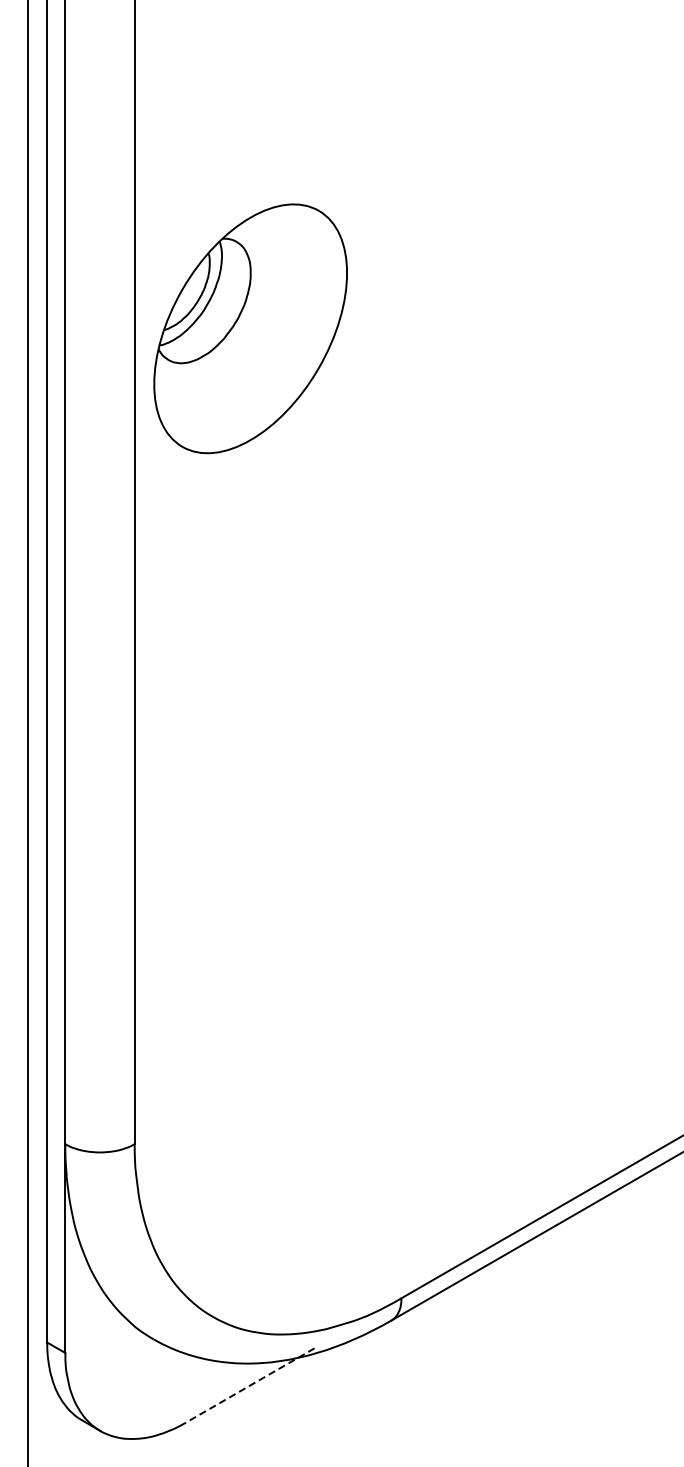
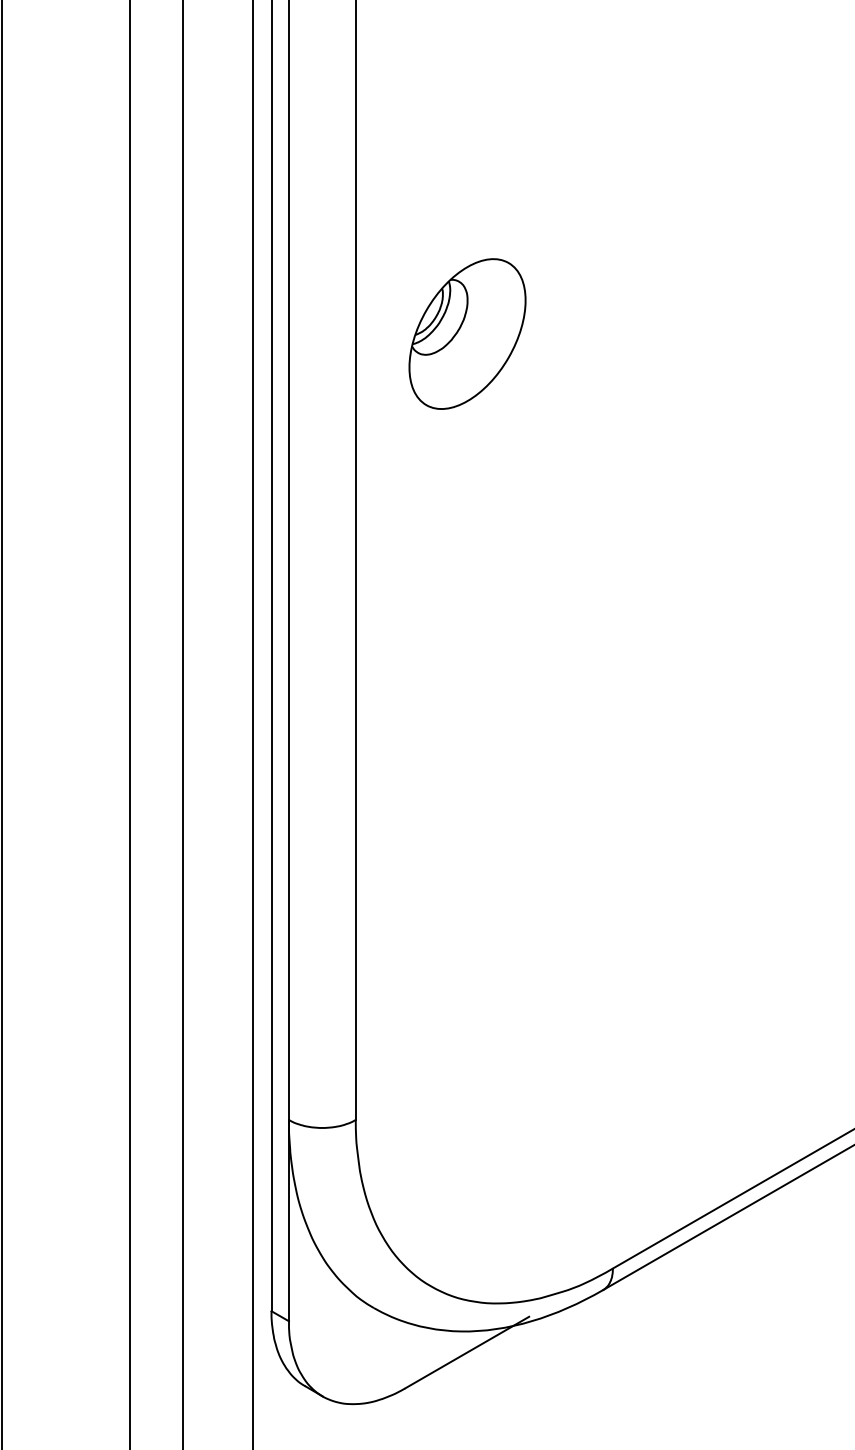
part: (250, 328) -> (467, 333), size x0.62
line: (250, 1385) -> (467, 1352), dashed -> solid

